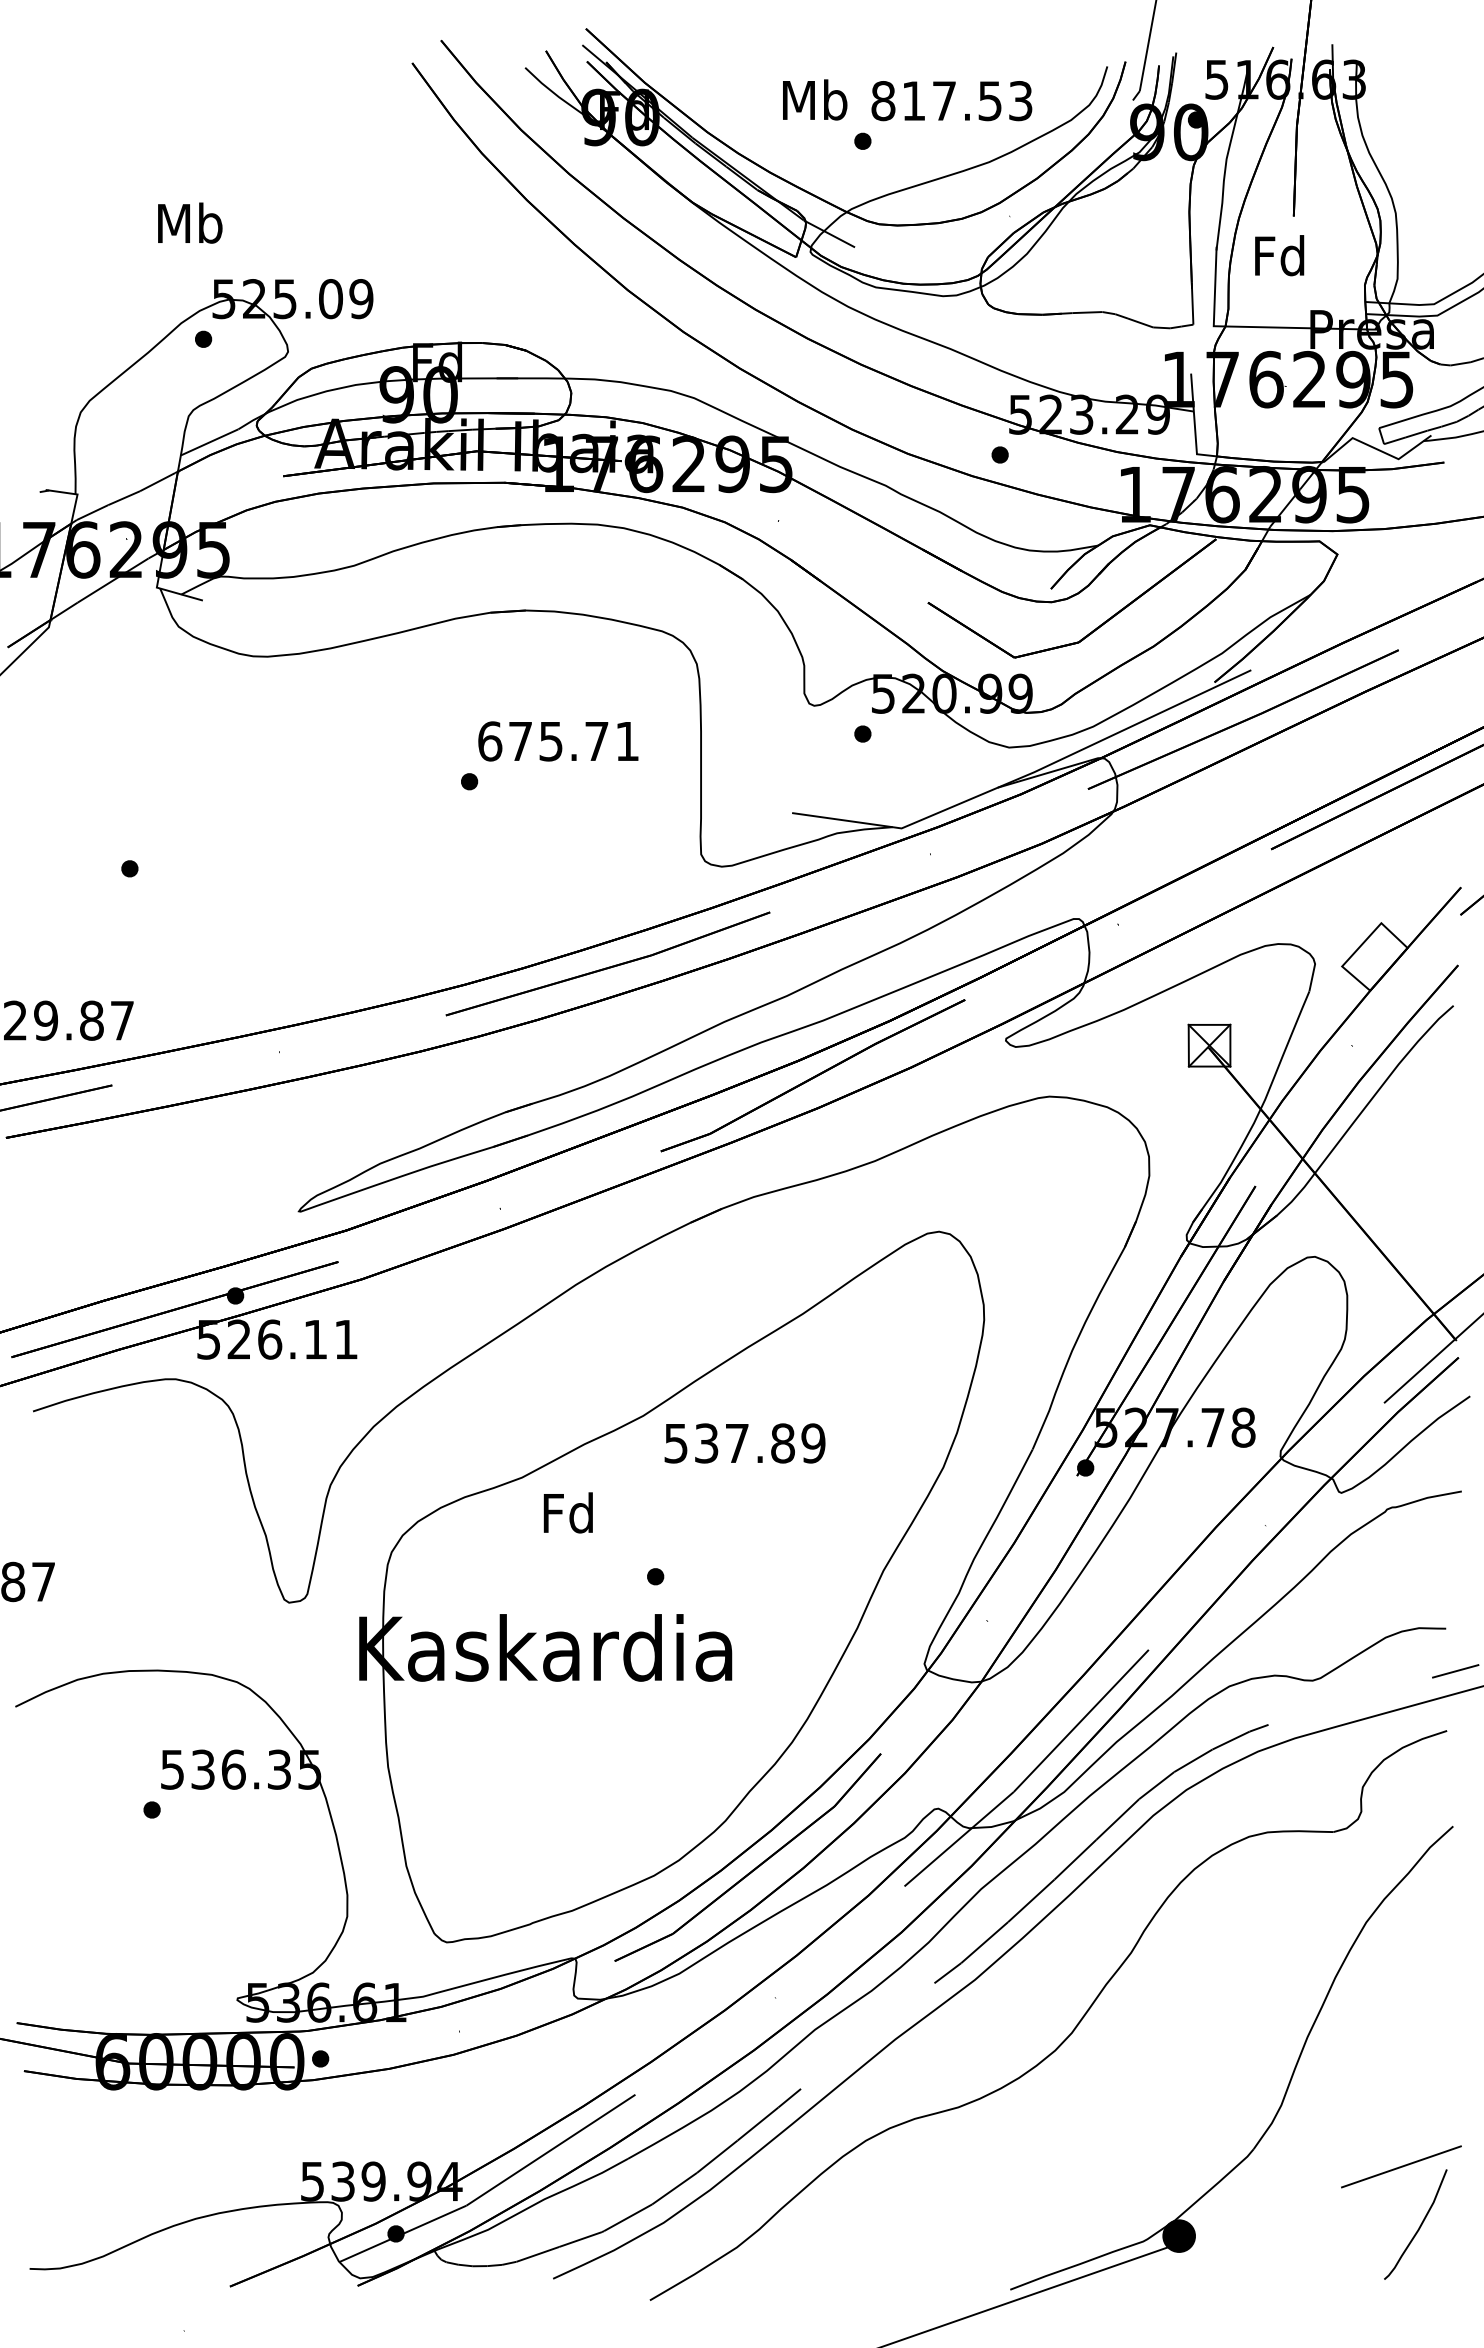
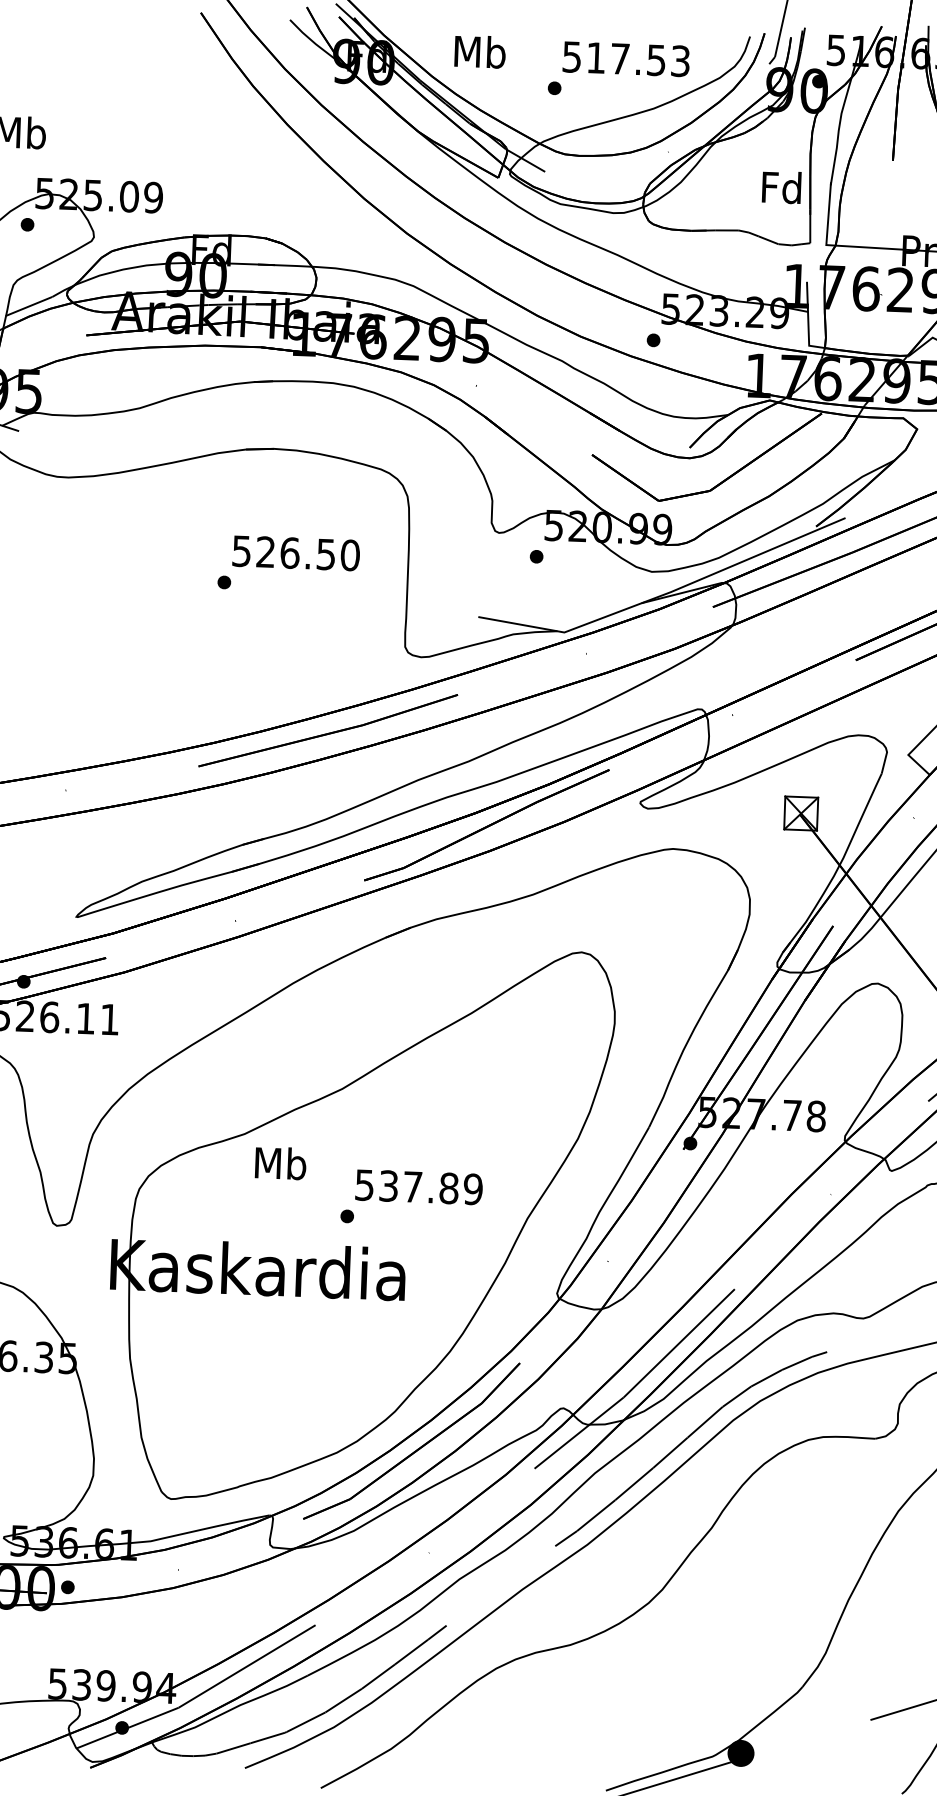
text: (815, 99) -> (480, 51), moved
text: (883, 101) -> (572, 57), 817.53 -> 517.53
text: (1279, 255) -> (781, 187), moved
text: (558, 741) -> (295, 553), 675.71 -> 526.50
text: (744, 1443) -> (418, 1187), moved
text: (569, 1512) -> (281, 1163), Fd -> Mb

